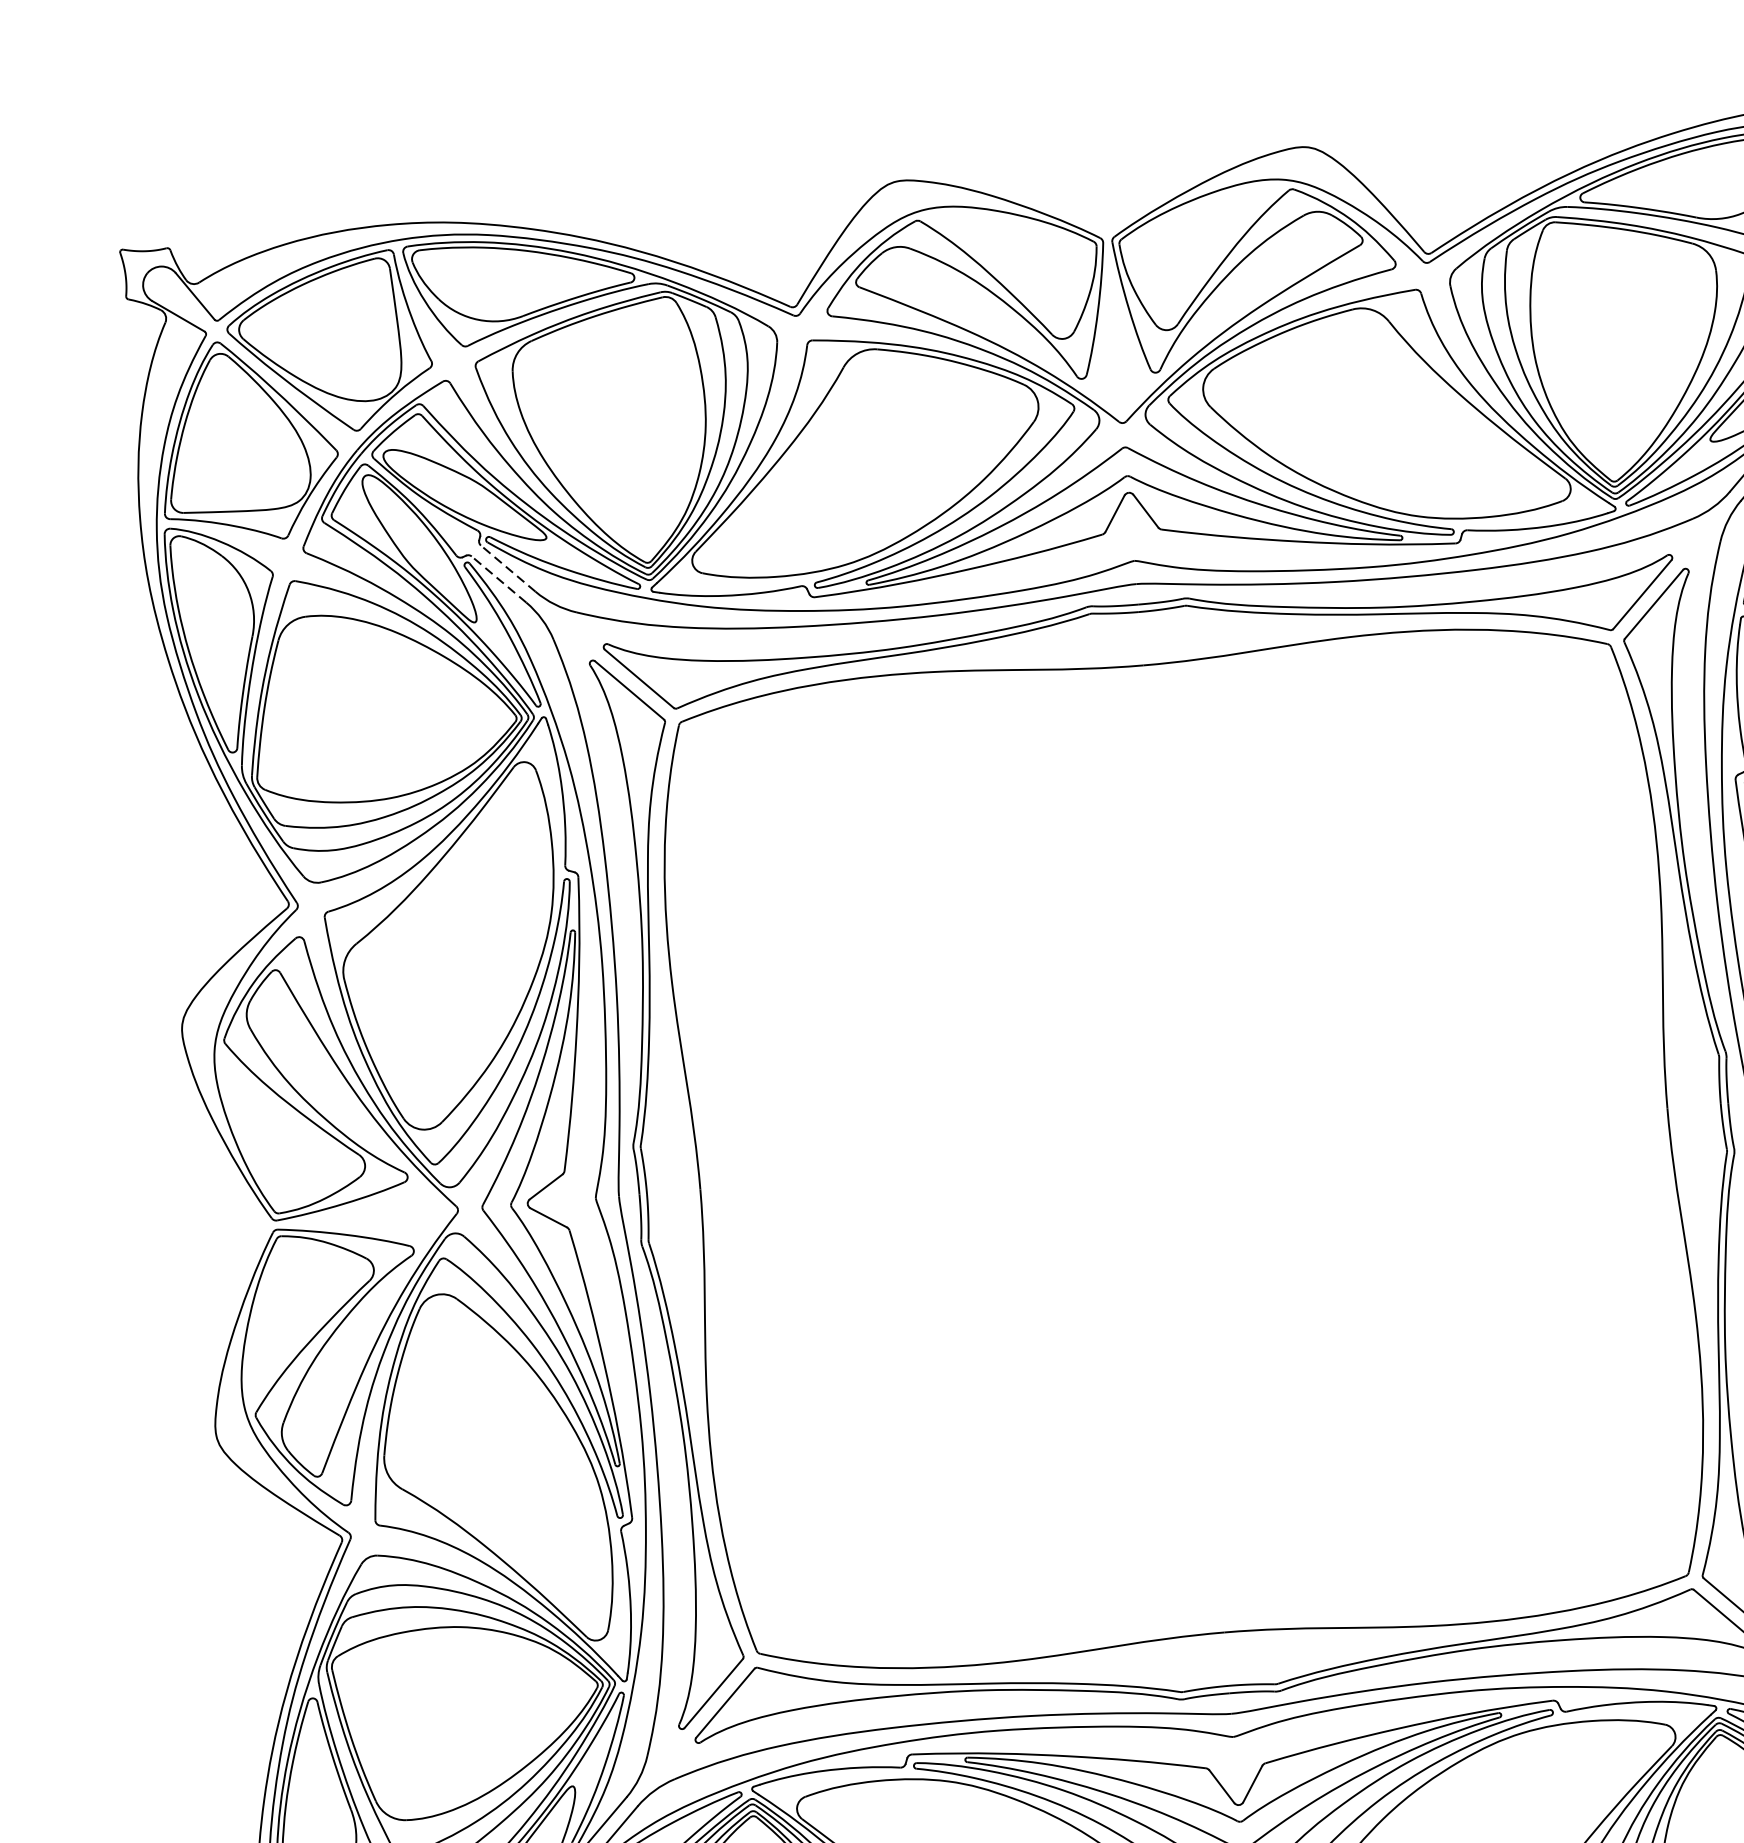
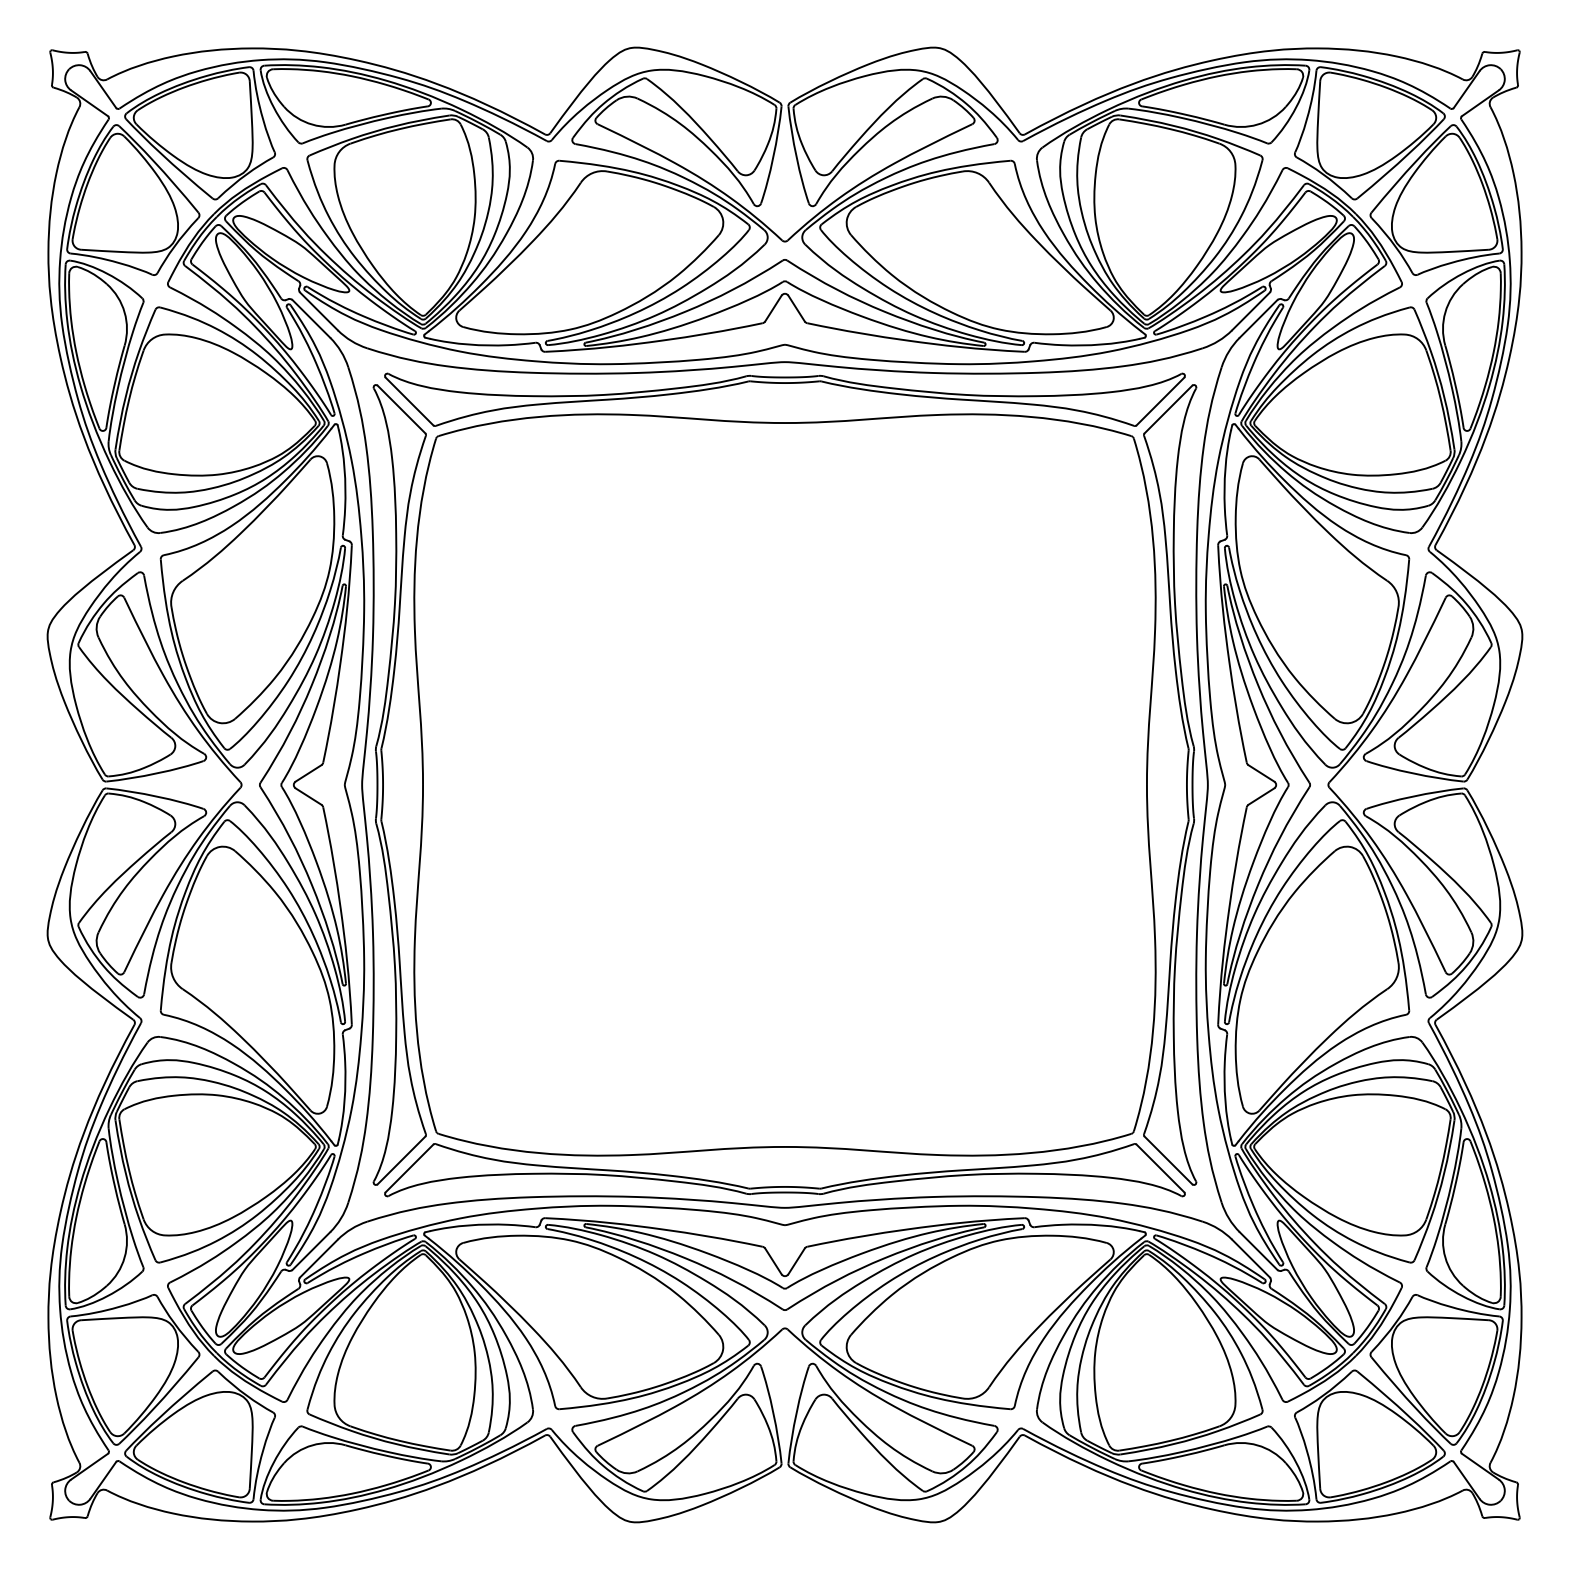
line: (507, 568) -> (318, 311), dashed -> solid
line: (499, 578) -> (311, 318), dashed -> solid

